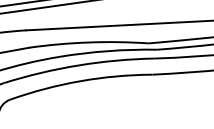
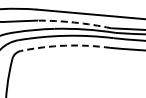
arc: (89, 42) -> (74, 22), solid -> dashed
arc: (79, 80) -> (65, 45), solid -> dashed

